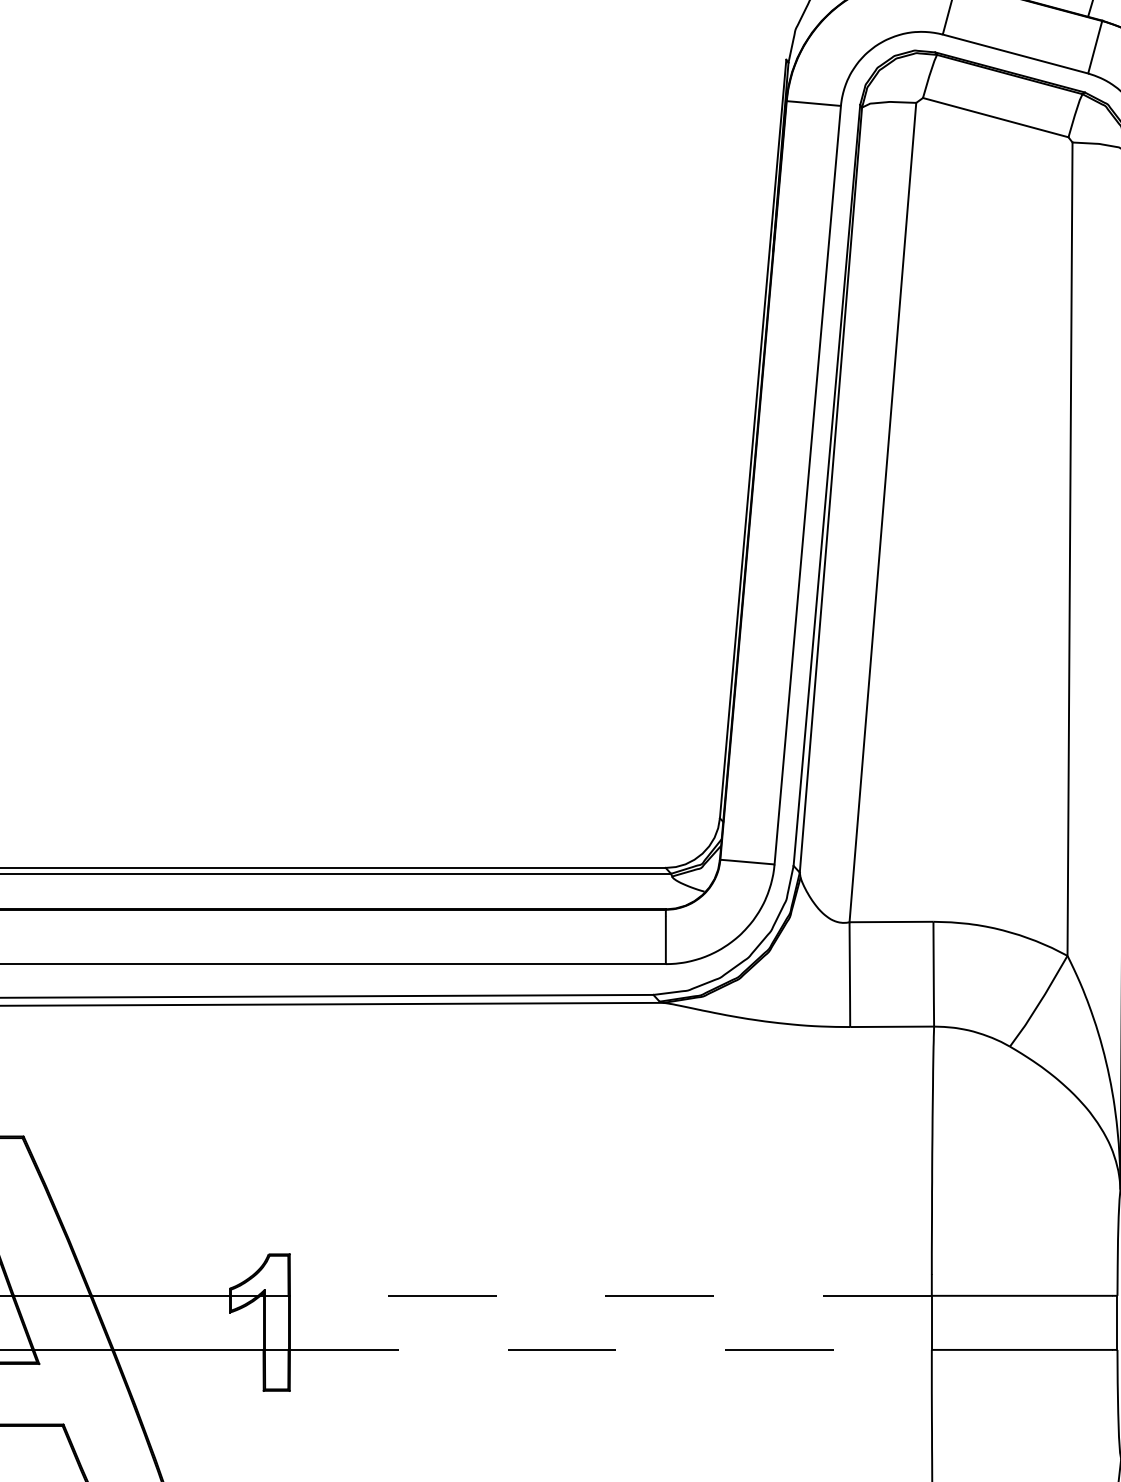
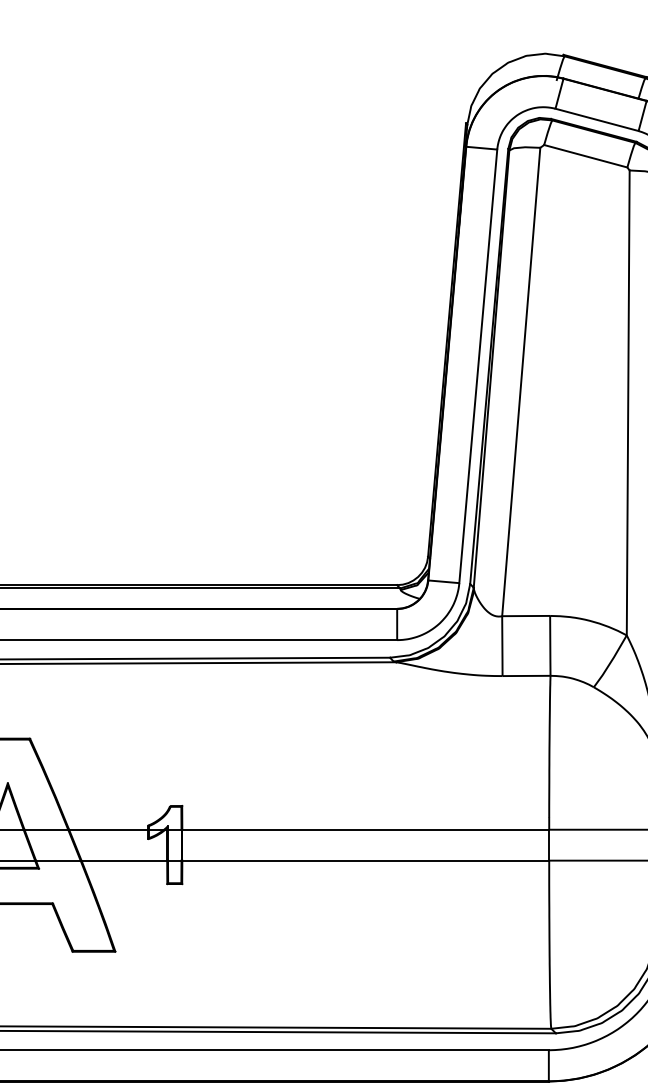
line: (610, 1295) -> (365, 829), dashed -> solid
line: (612, 1349) -> (366, 860), dashed -> solid

